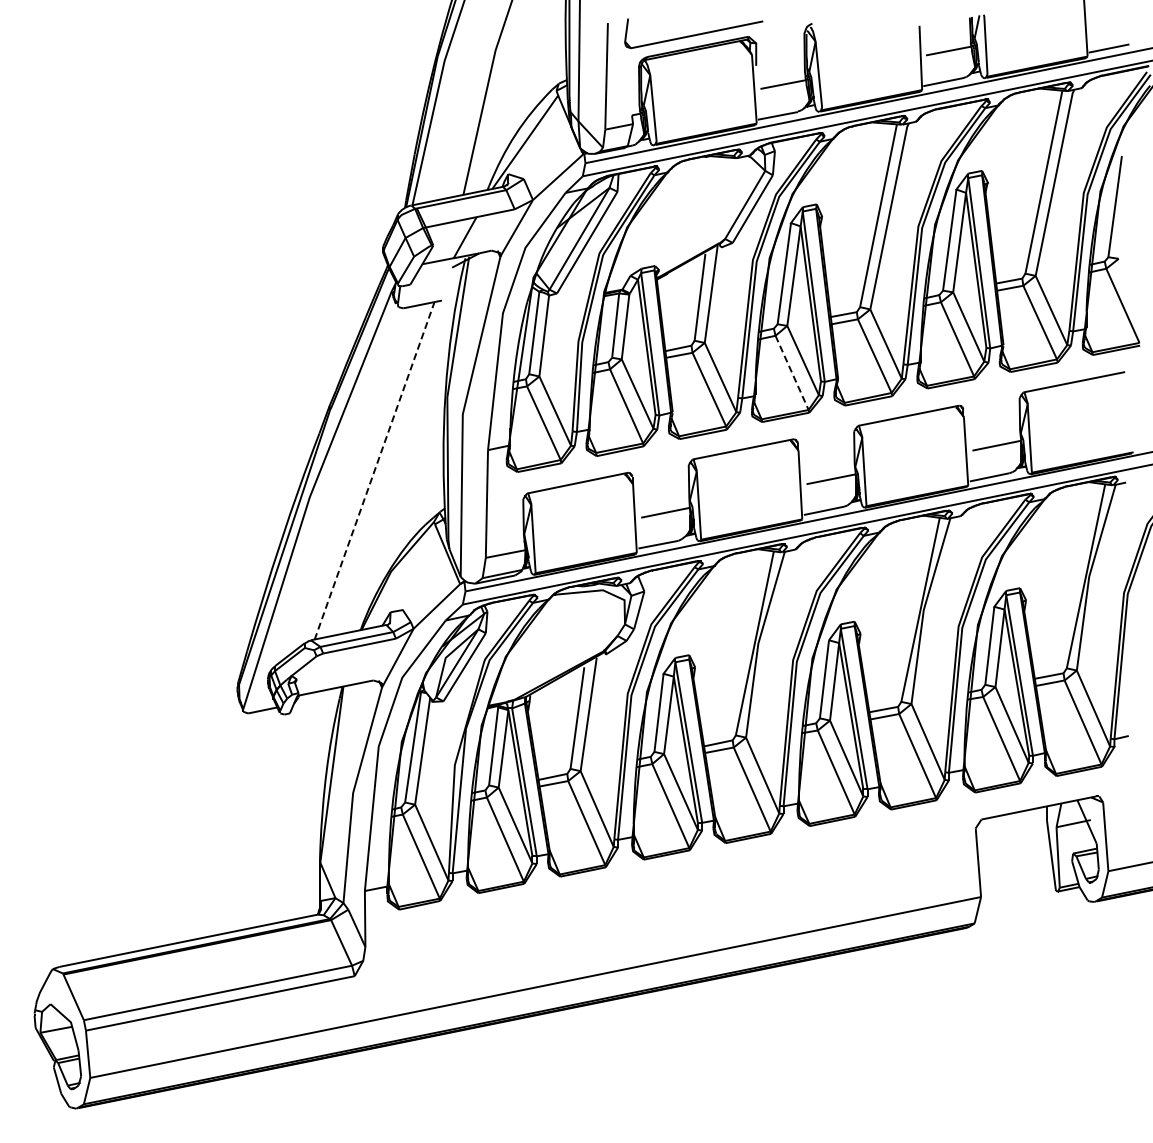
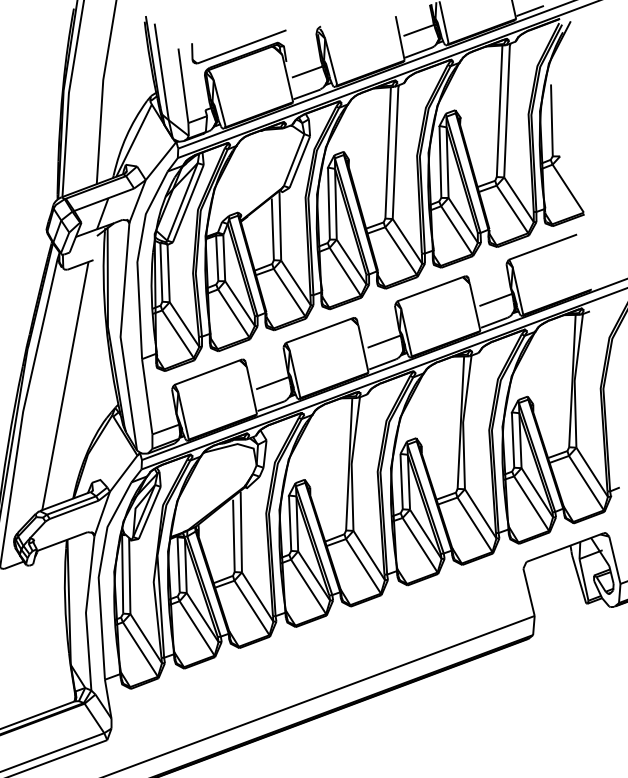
line: (792, 372) -> (345, 271), dashed -> solid
line: (374, 470) -> (65, 385), dashed -> solid

